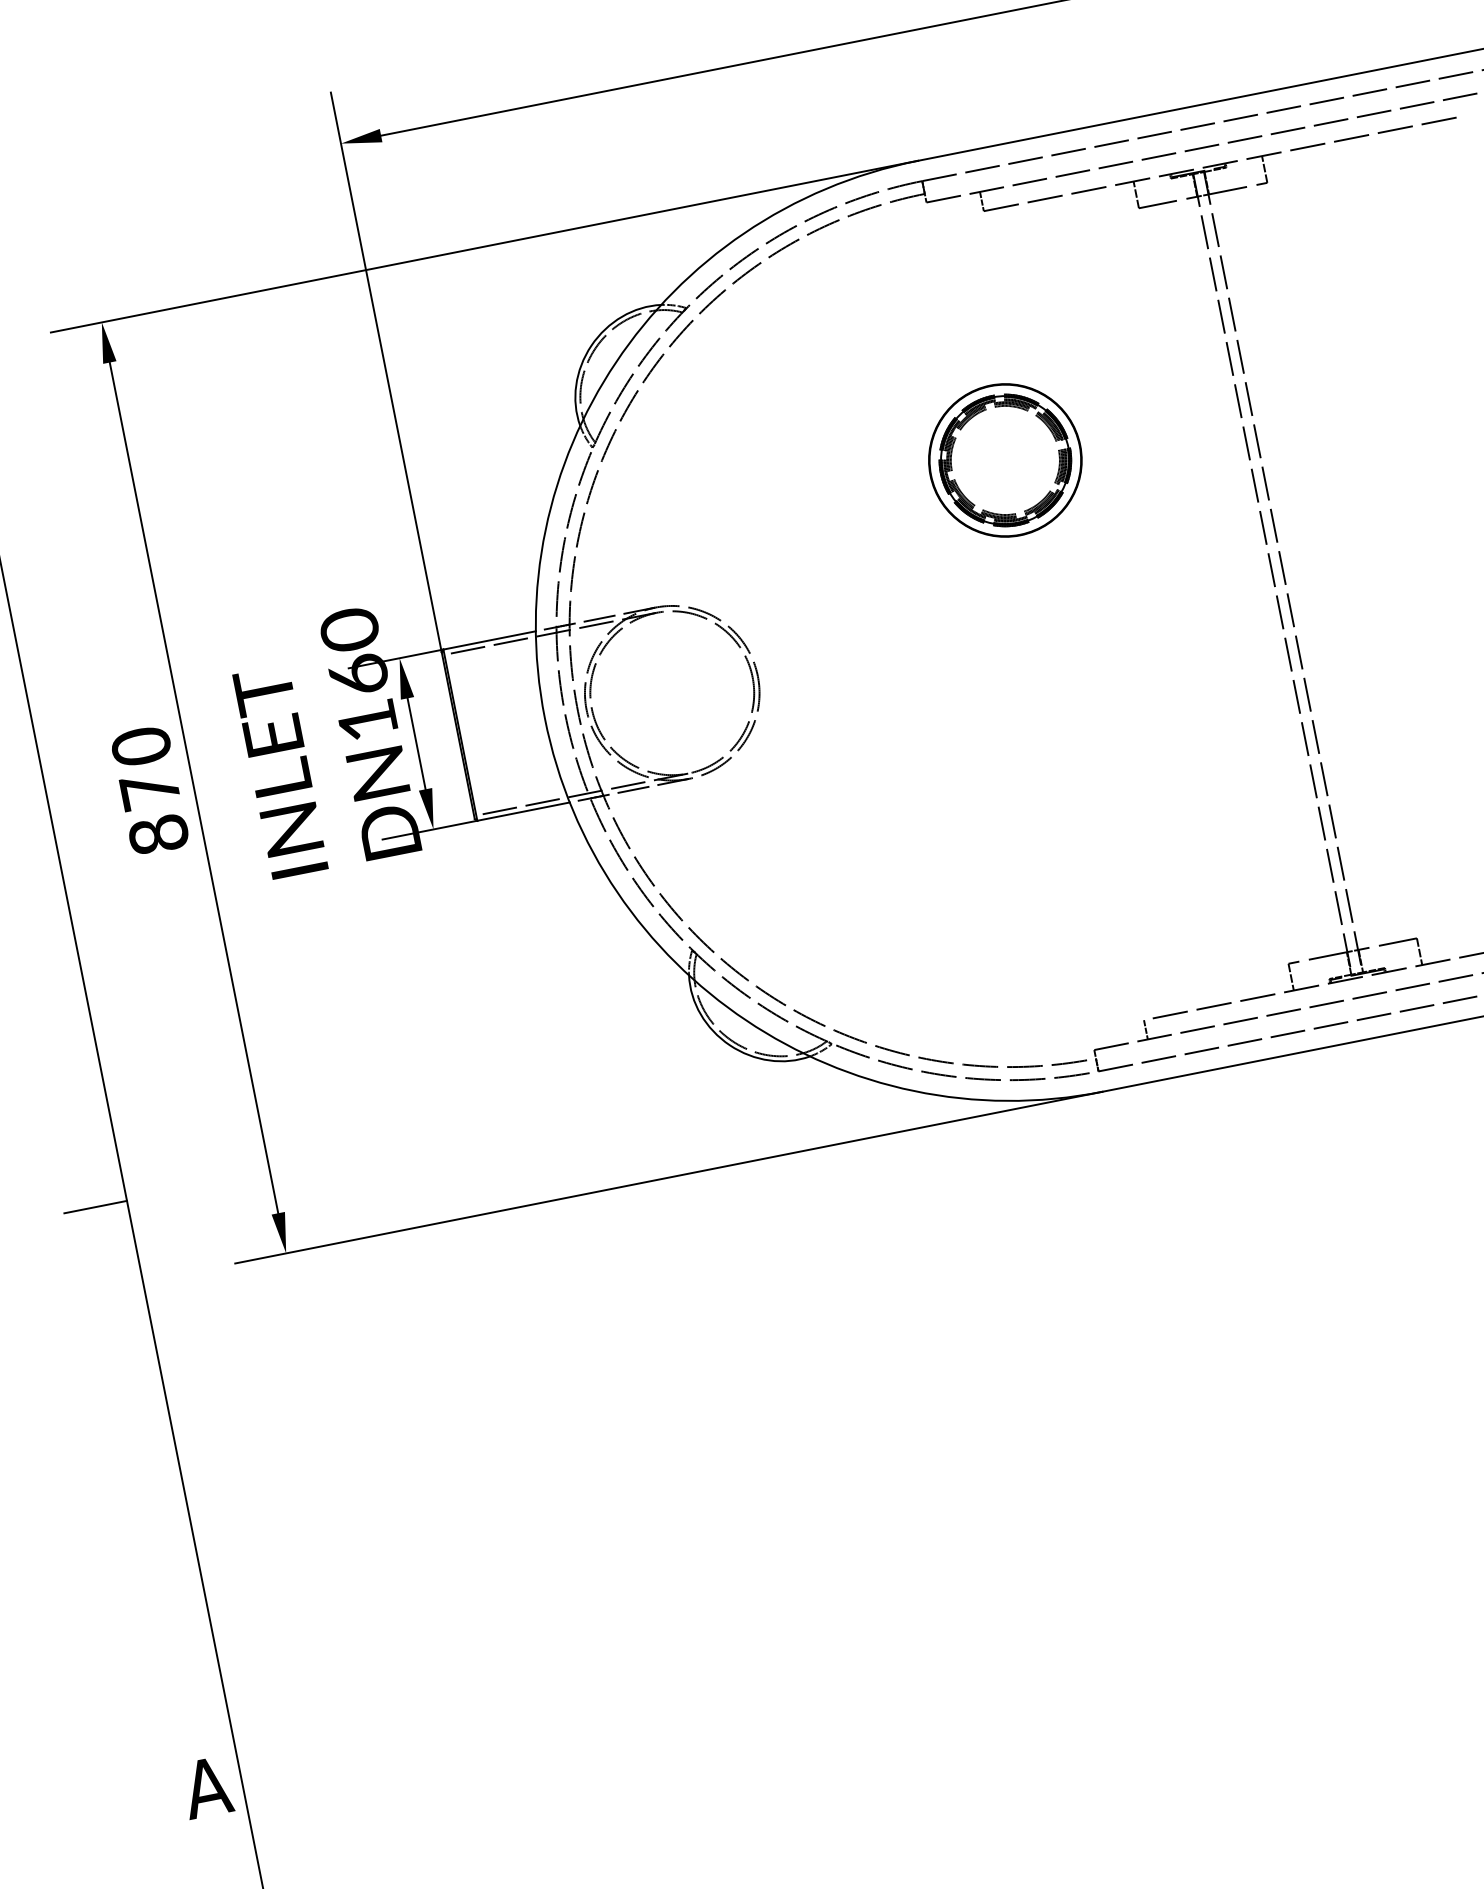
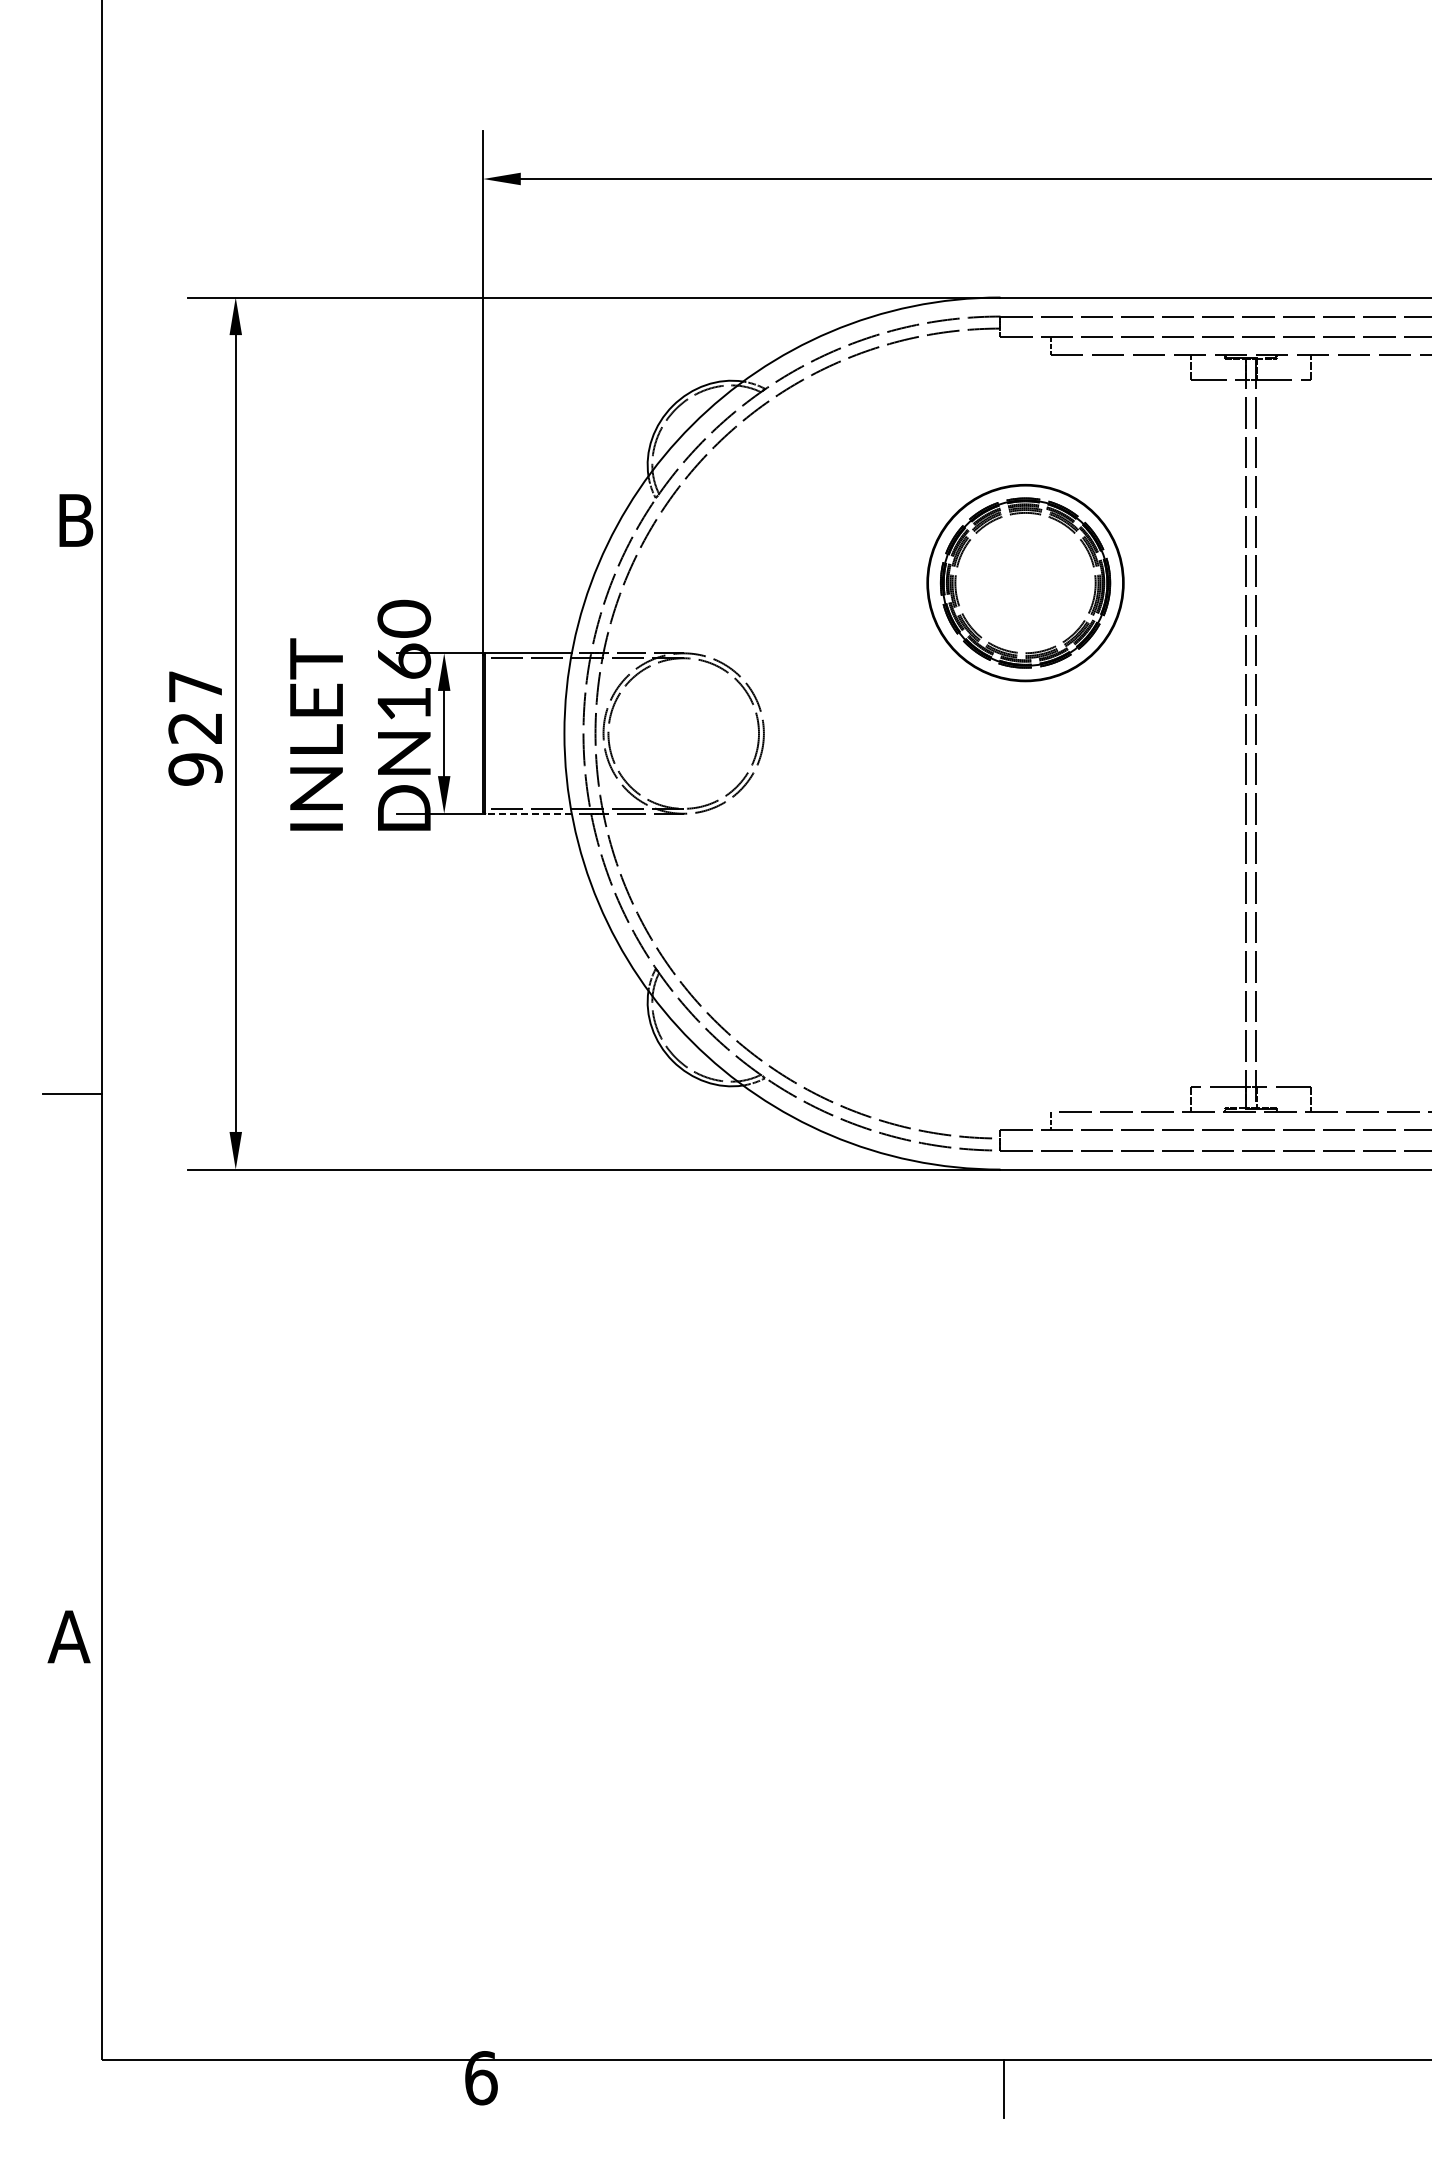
part: (1005, 460) -> (1025, 583), size x1.4
text: (149, 789) -> (195, 727), 870 -> 927
line: (523, 811) -> (528, 813), solid -> dashed

